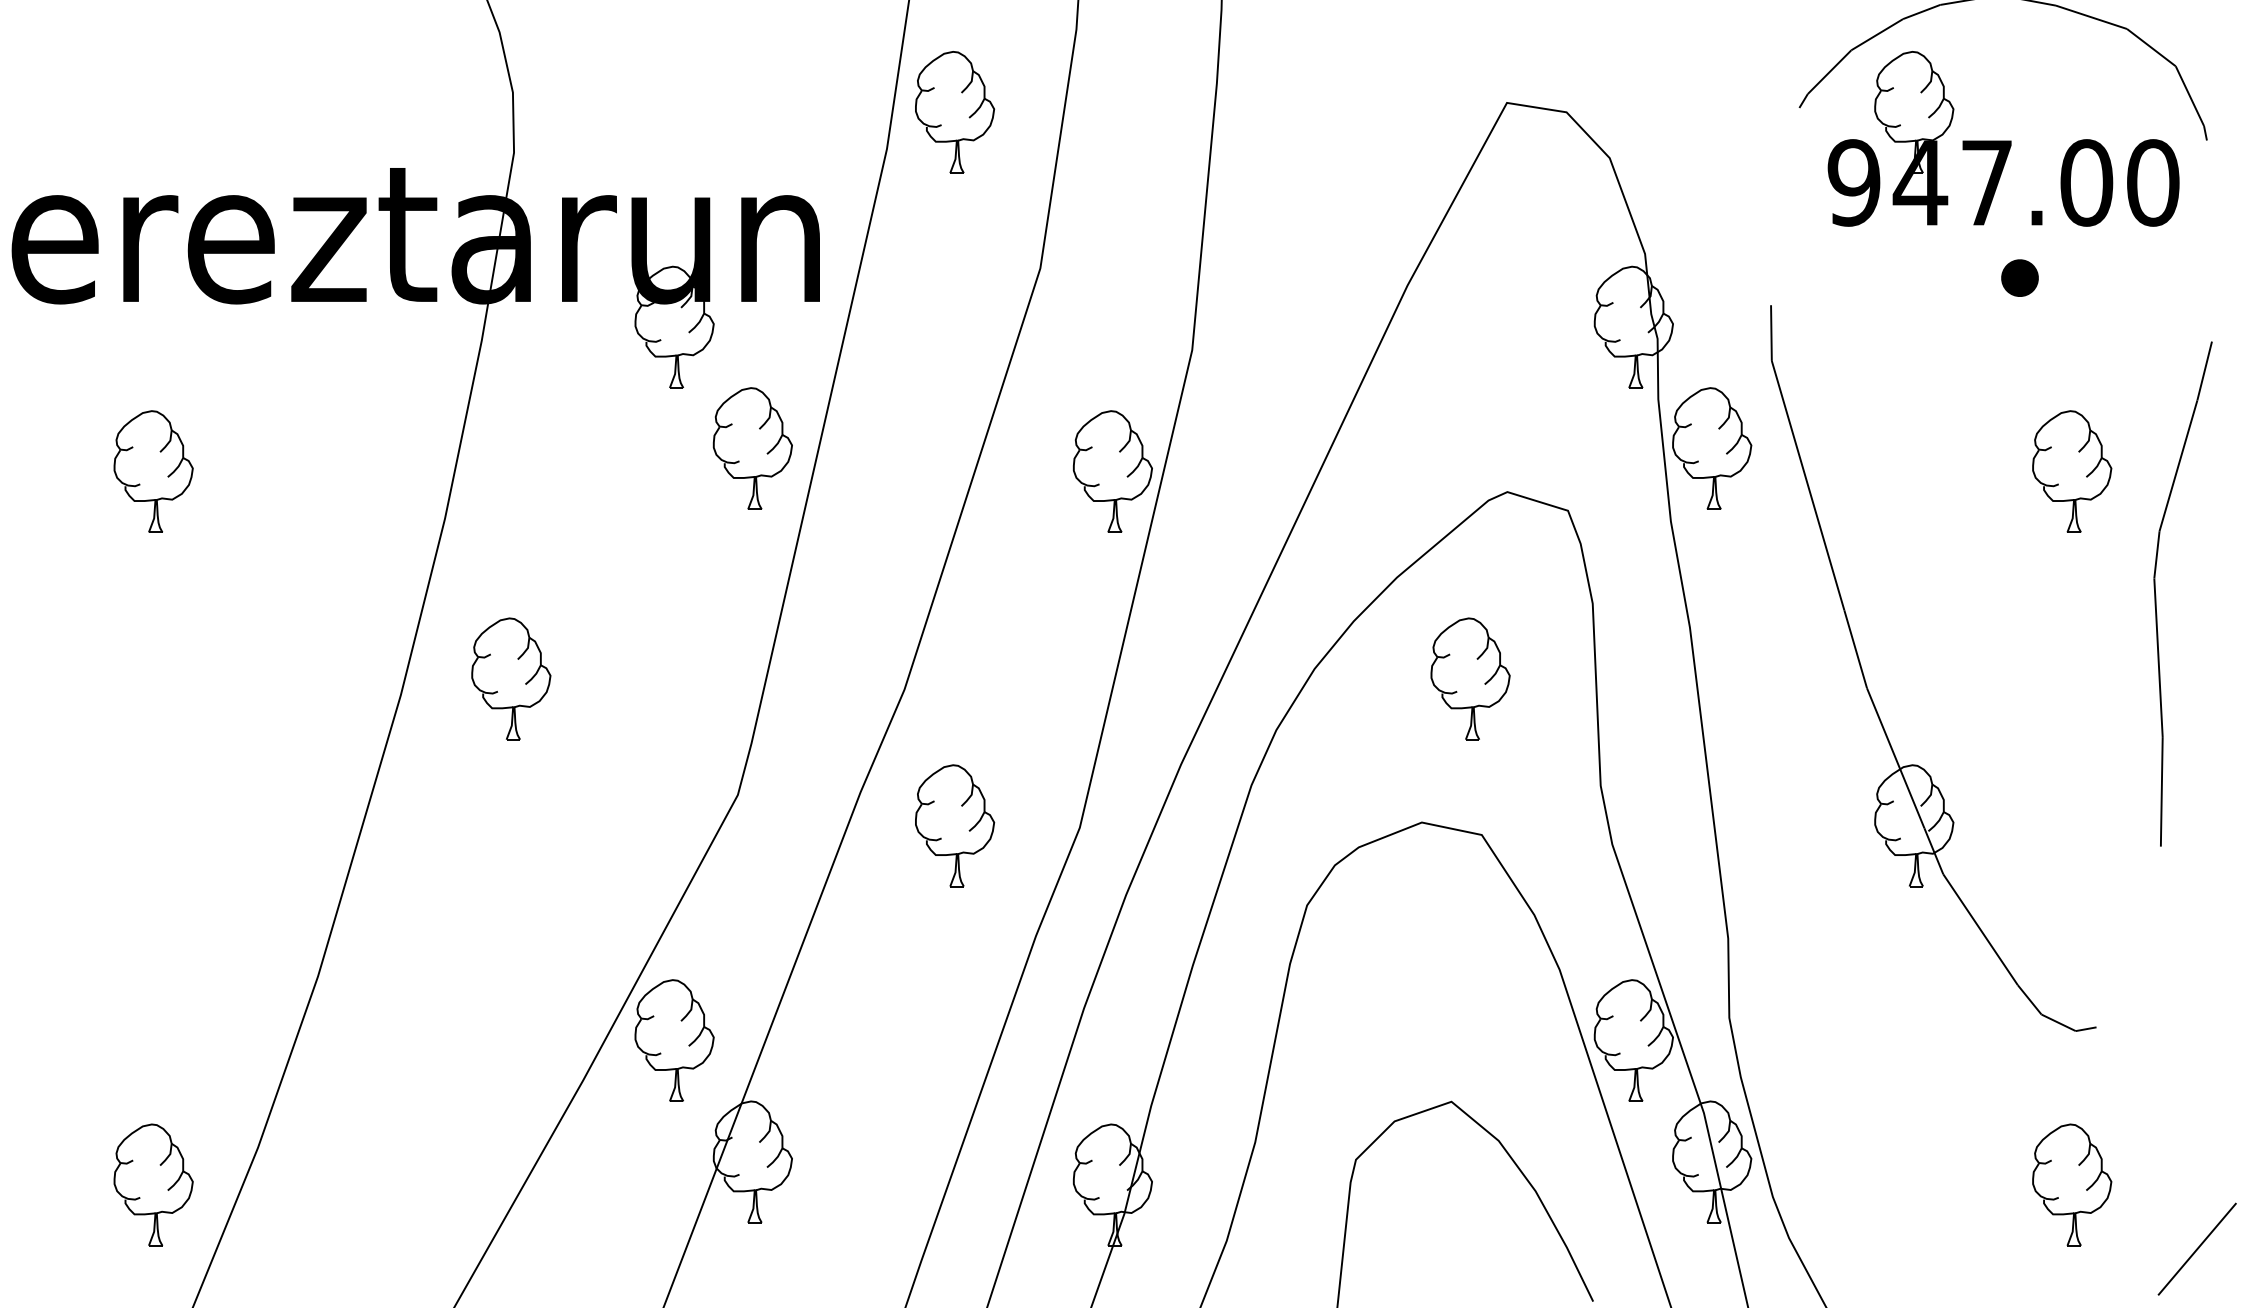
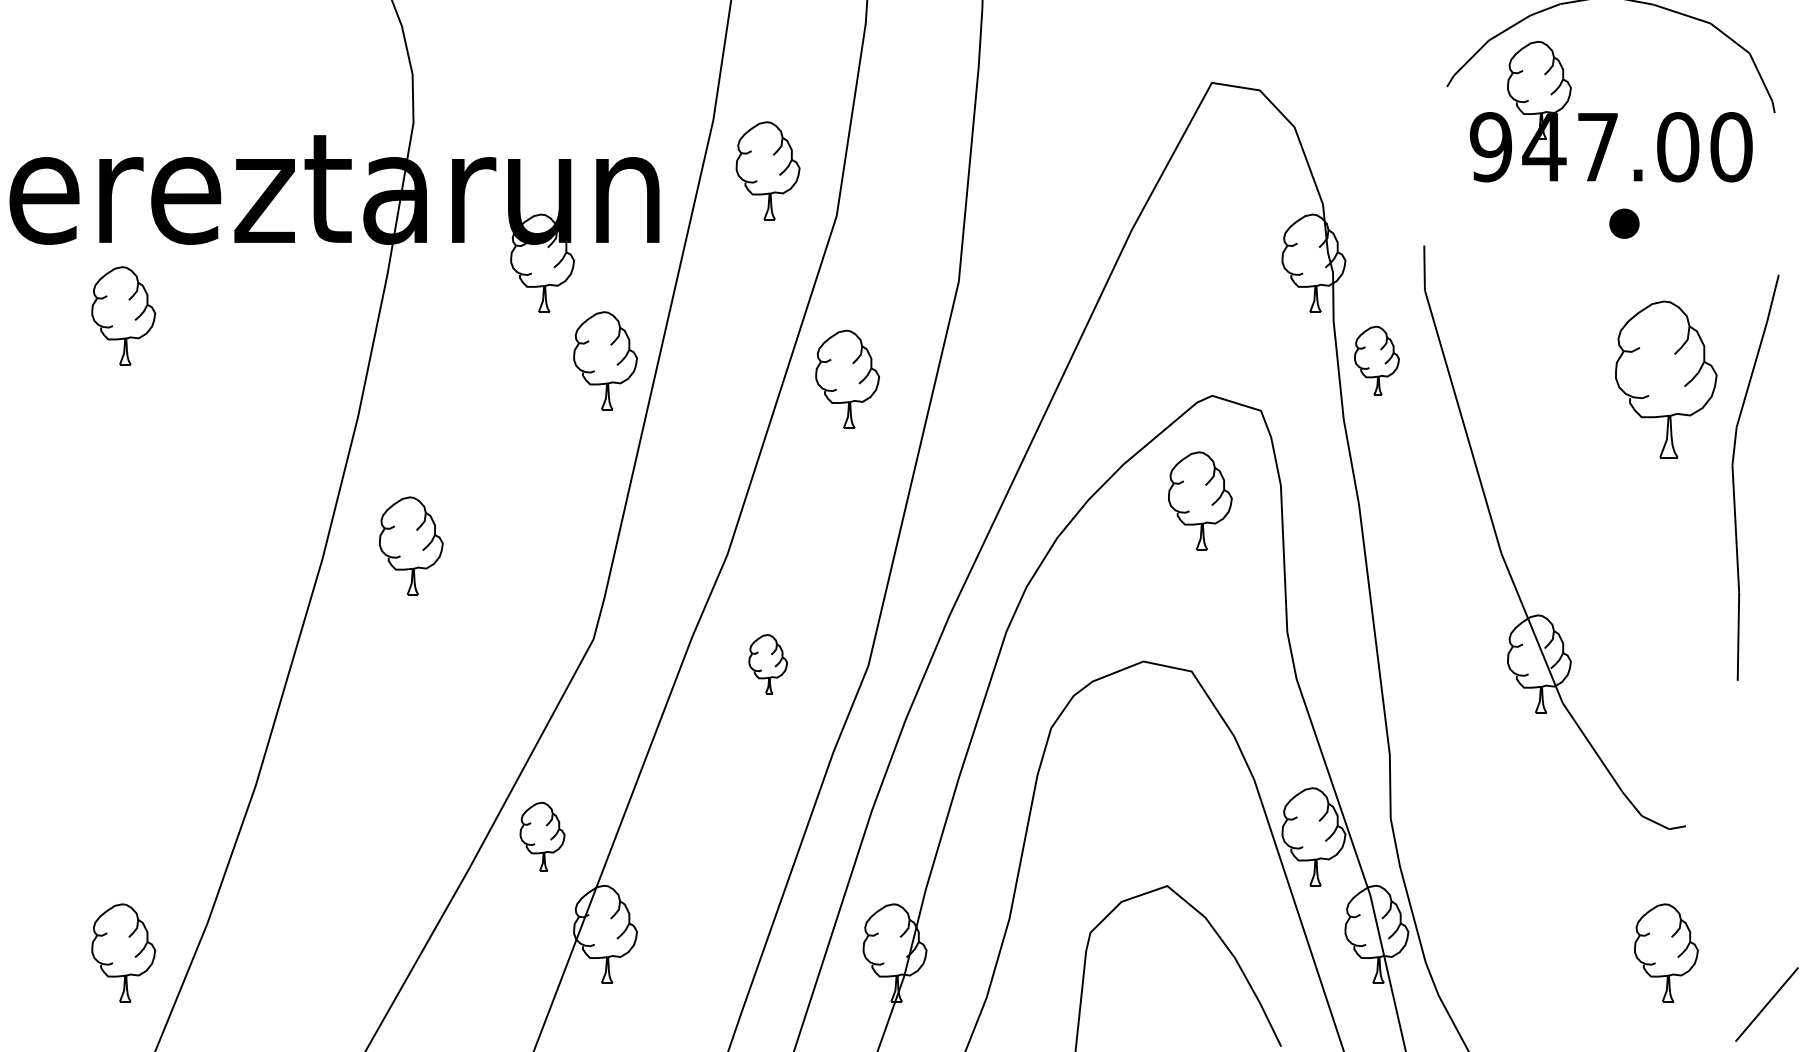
part: (955, 112) -> (768, 170), moved
part: (1712, 448) -> (1377, 360), size x0.7
part: (153, 471) -> (123, 315), moved
part: (1112, 471) -> (847, 379), moved
part: (2072, 471) -> (1666, 379), size x1.6
part: (1470, 678) -> (1200, 500), moved
part: (955, 825) -> (768, 663), size x0.6
part: (674, 1040) -> (542, 836), size x0.7

